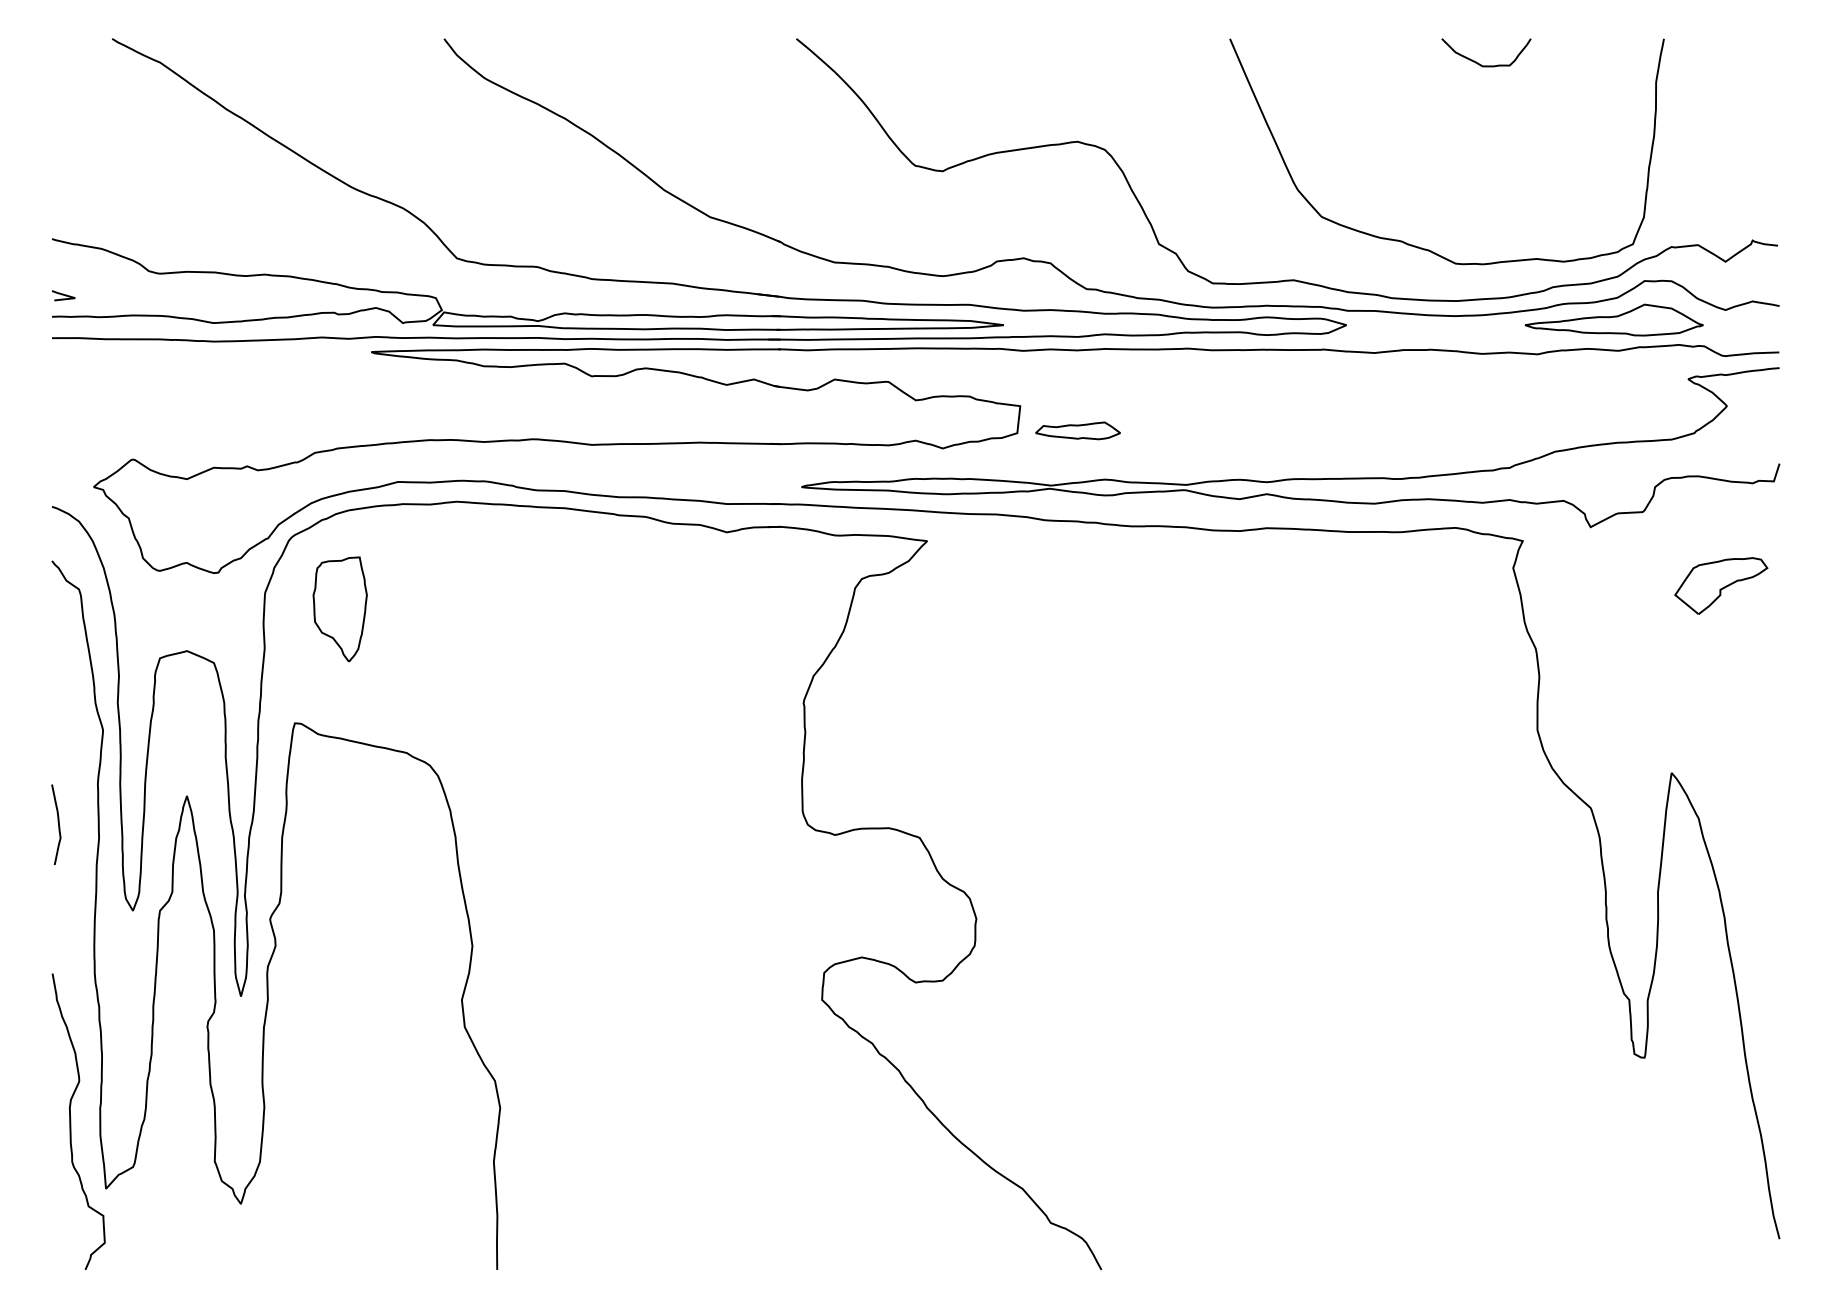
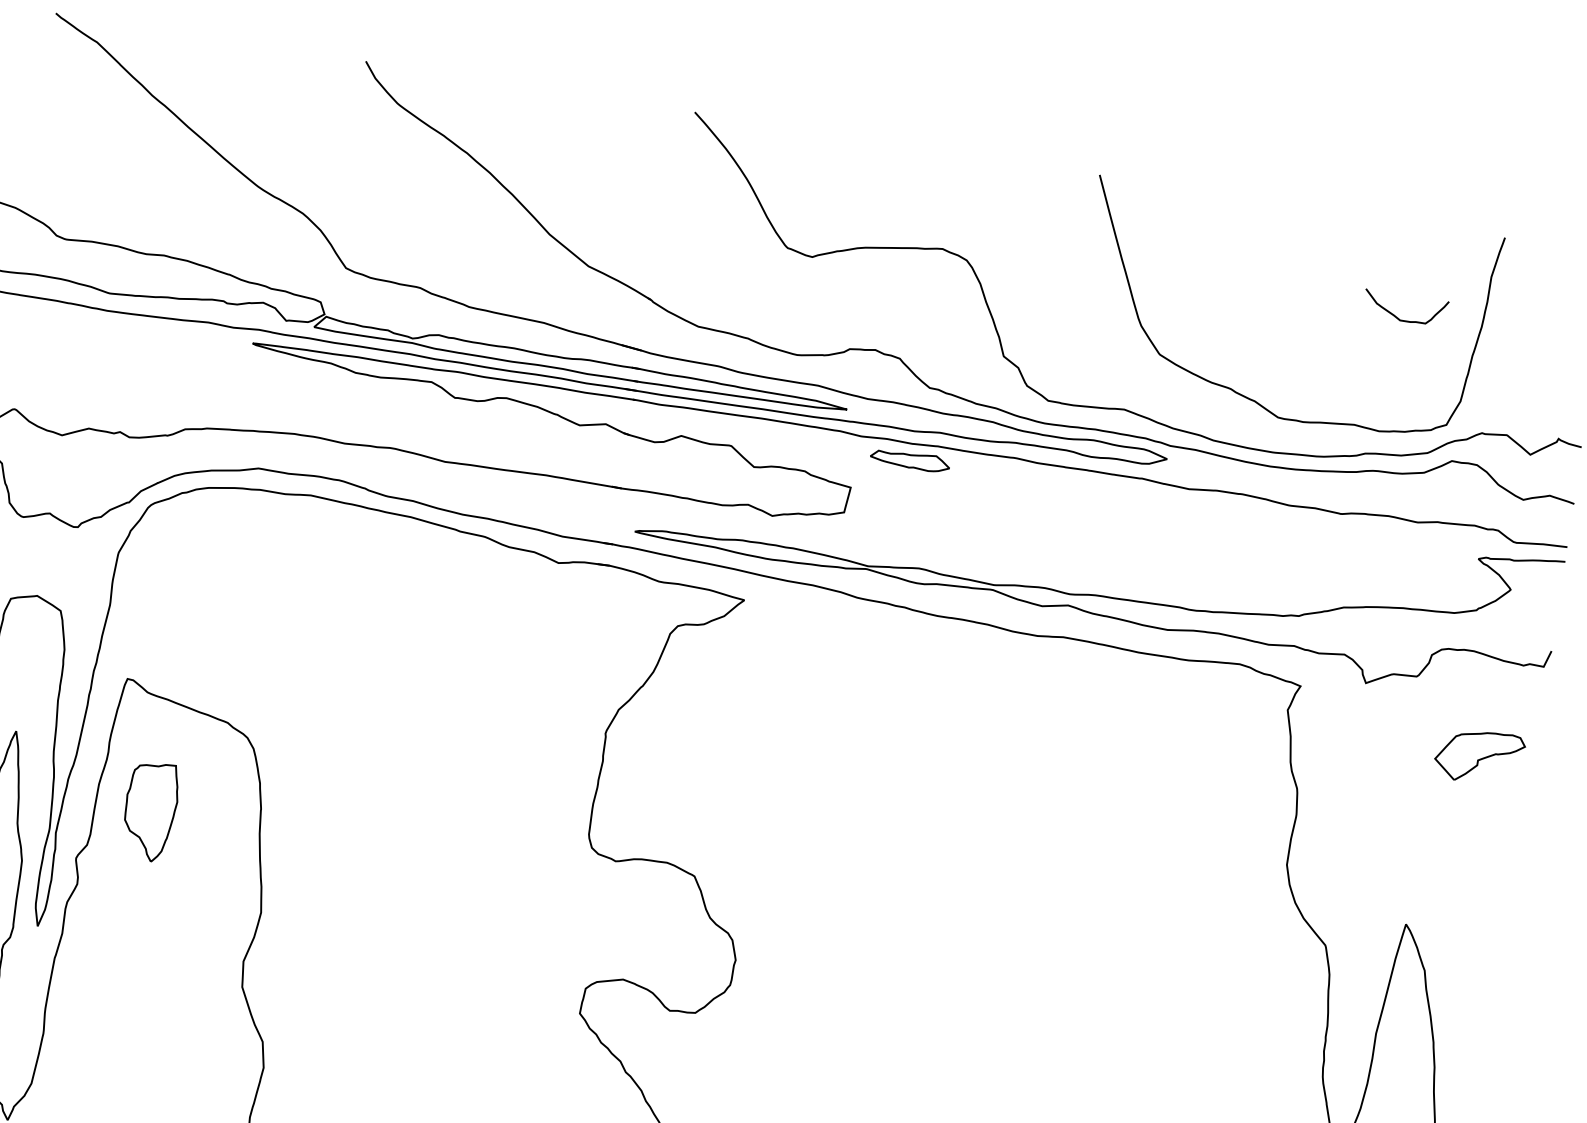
curve: (1478, 62) -> (1396, 316), moved
part: (1613, 319) -> (1417, 492), removed
part: (1077, 430) -> (909, 459), moved
part: (339, 609) -> (149, 811), moved

